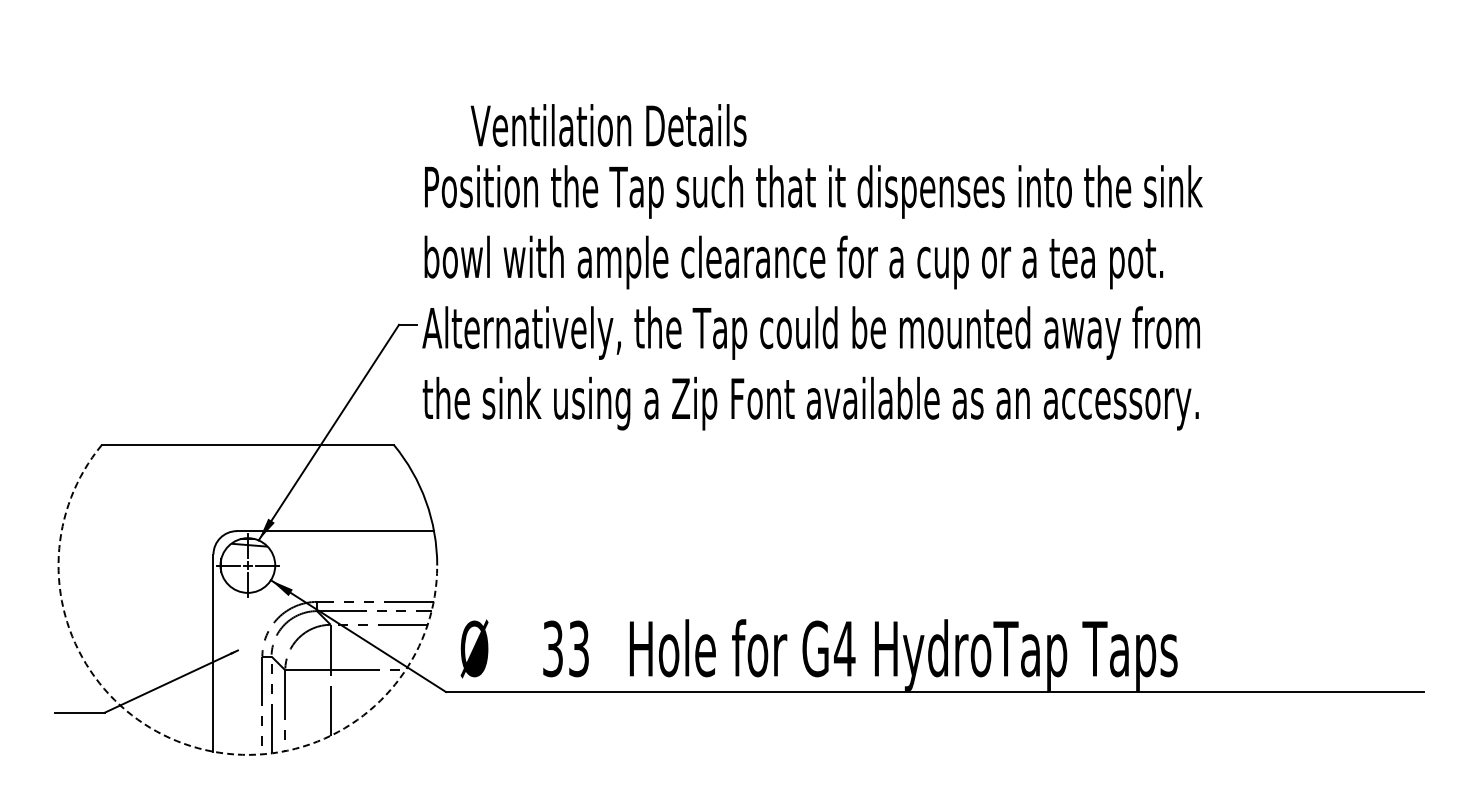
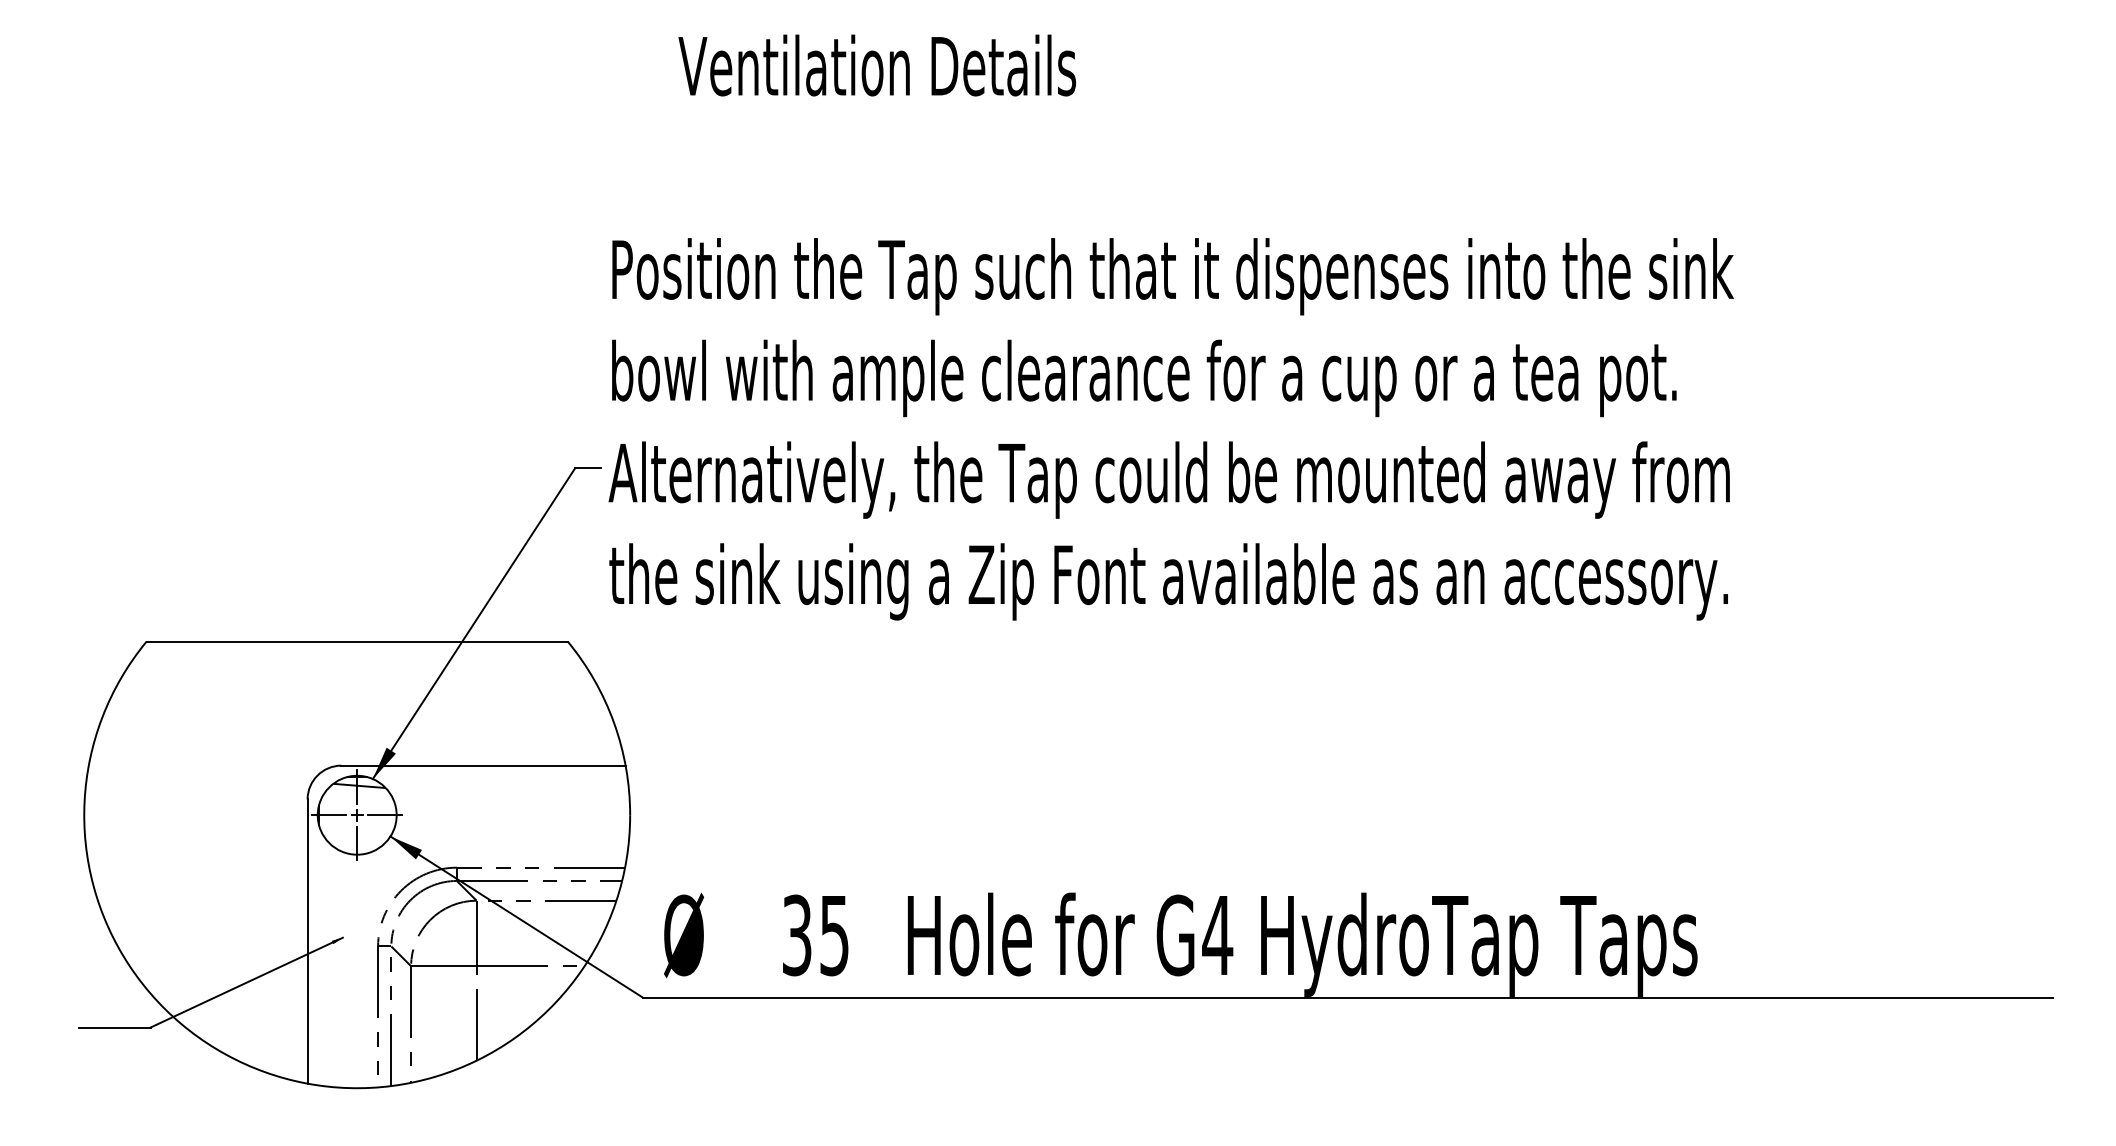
text: (608, 125) -> (877, 65), moved
text: (578, 648) -> (833, 934), 33 -> 35
arc: (183, 743) -> (264, 1071), dashed -> solid

